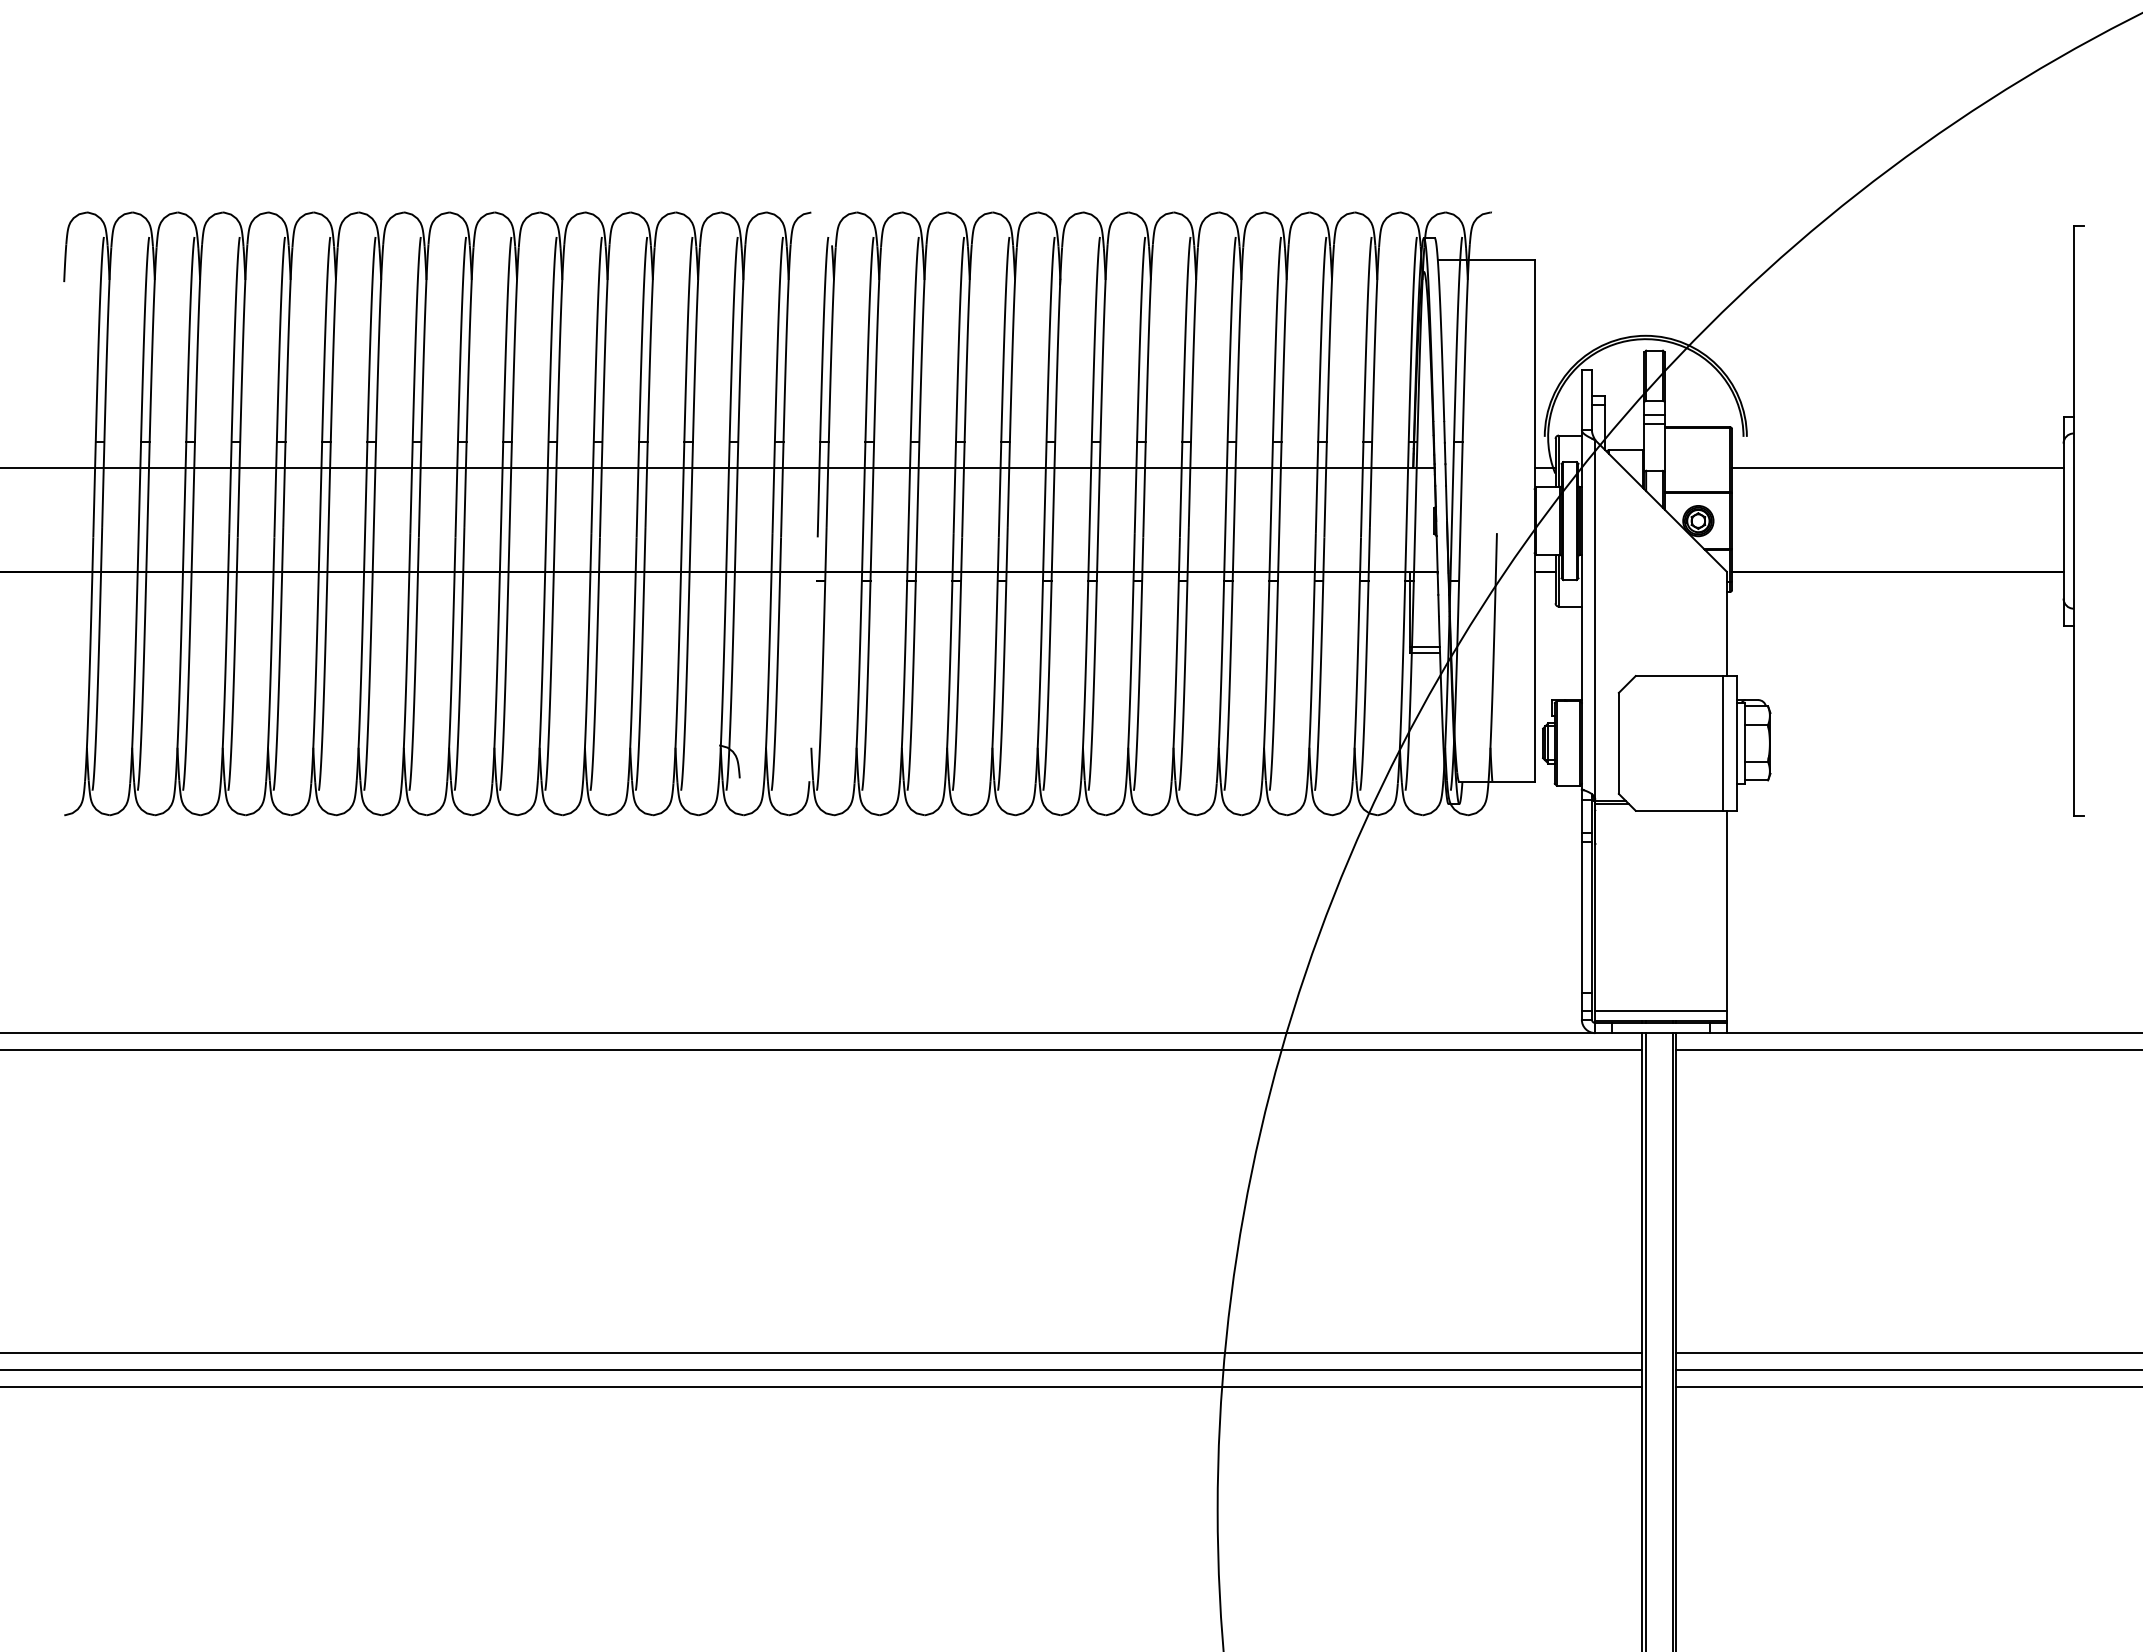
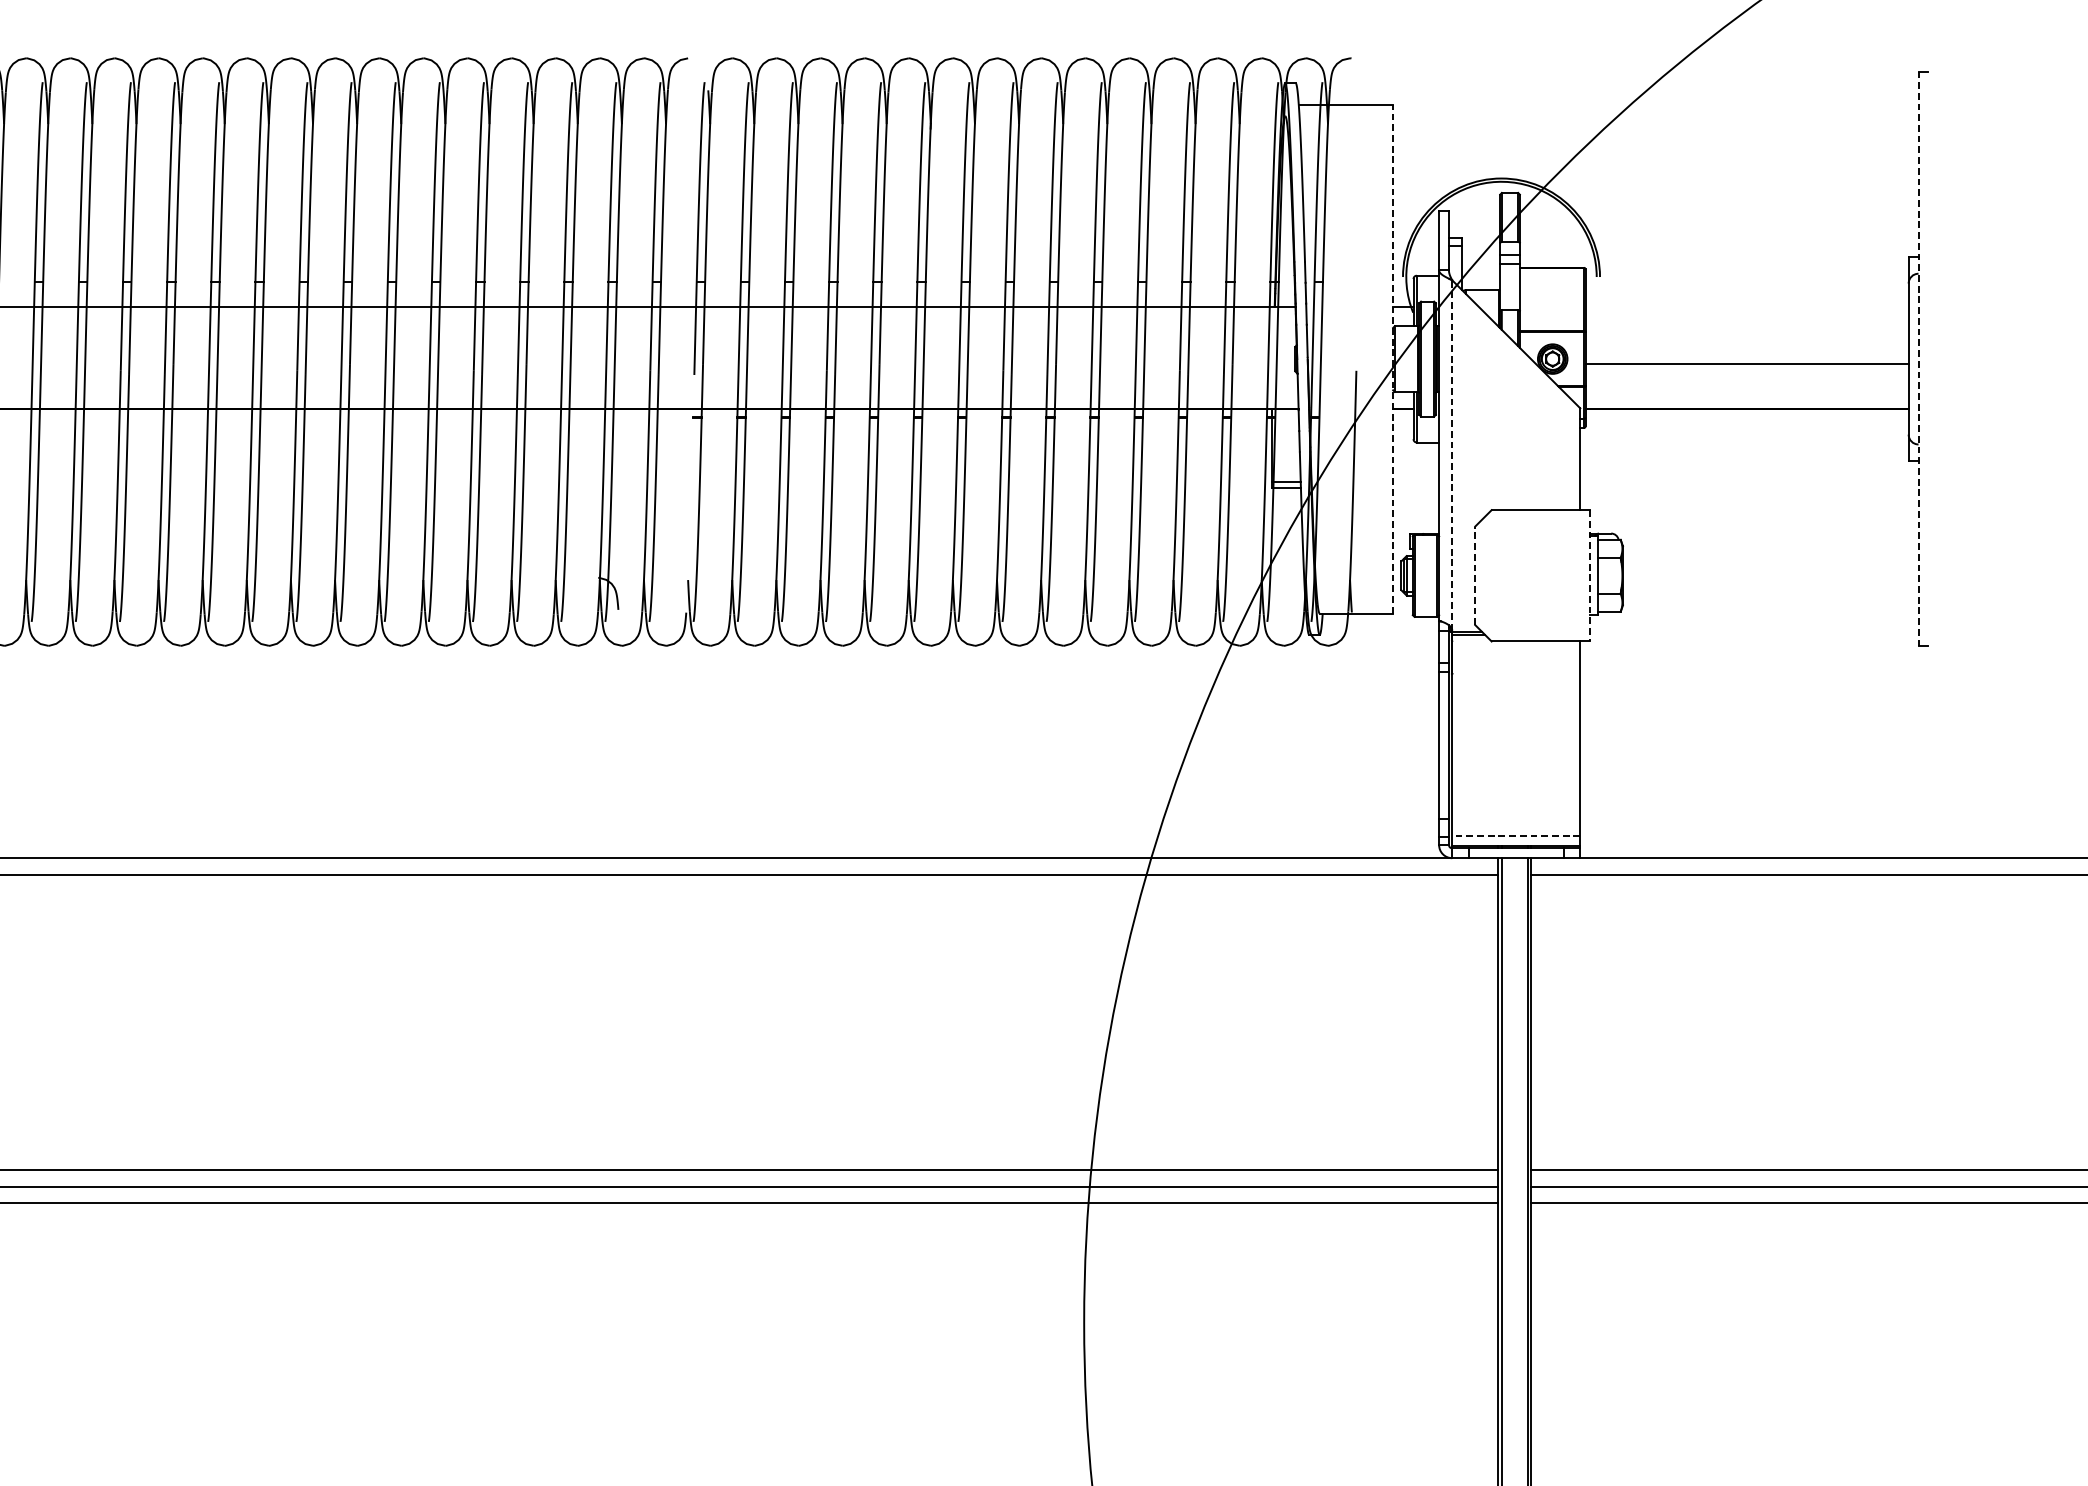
line: (1897, 467) -> (1746, 364), moved
line: (1534, 520) -> (1392, 358), solid -> dashed
line: (2073, 521) -> (1918, 359), solid -> dashed
line: (1595, 619) -> (1452, 455), solid -> dashed
line: (1618, 743) -> (1474, 575), solid -> dashed
line: (1723, 743) -> (1577, 575), removed
line: (1736, 743) -> (1589, 575), solid -> dashed
line: (1660, 1010) -> (1515, 836), solid -> dashed

